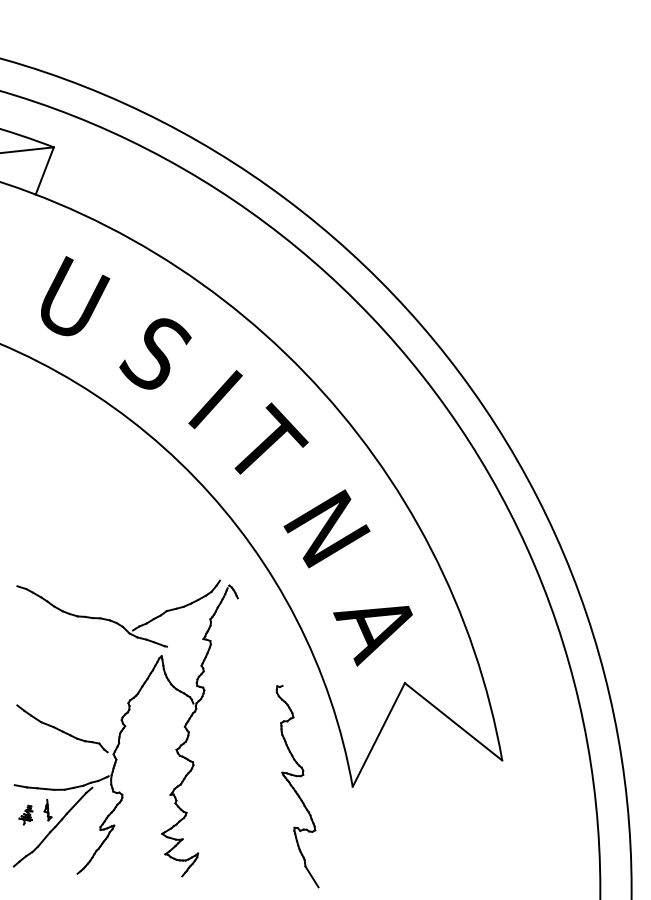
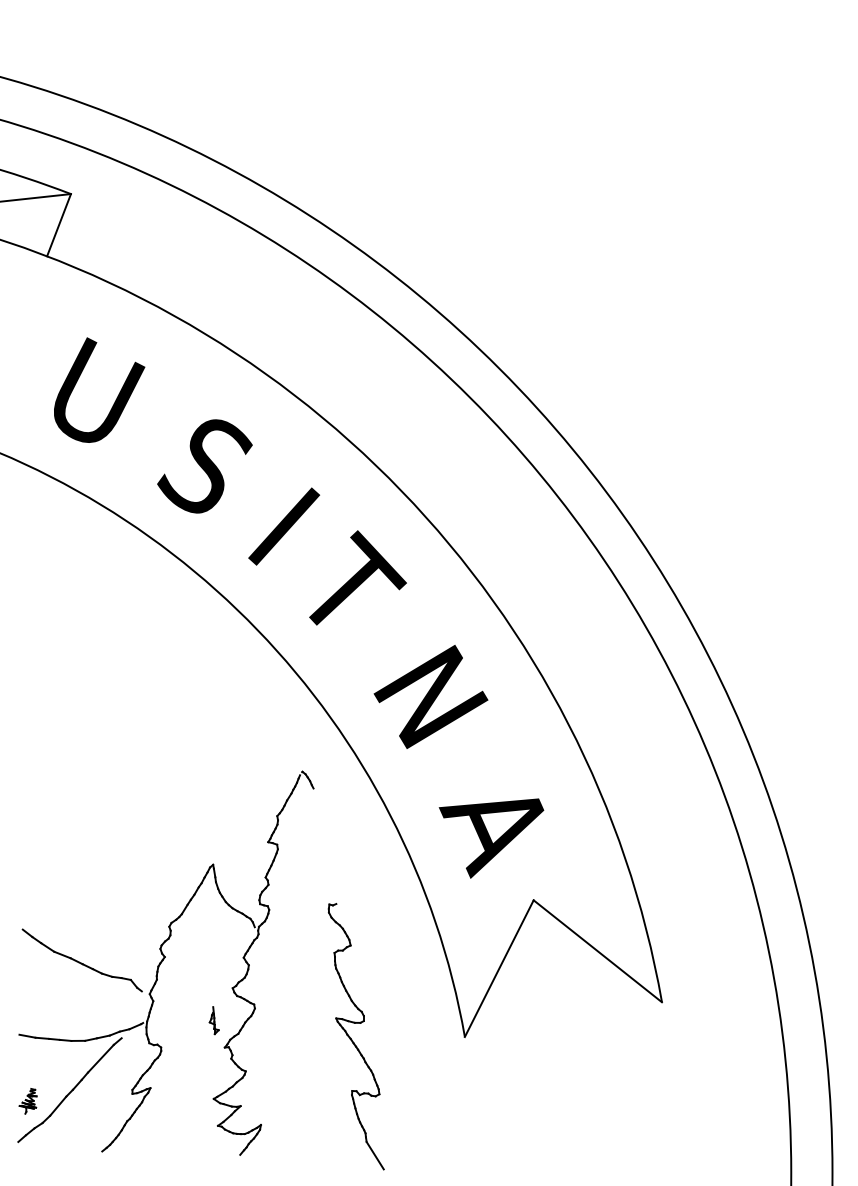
part: (116, 621) -> (153, 819), removed
part: (297, 786) -> (355, 1036), moved
part: (47, 810) -> (213, 1020), moved
part: (25, 815) -> (27, 1101), moved

